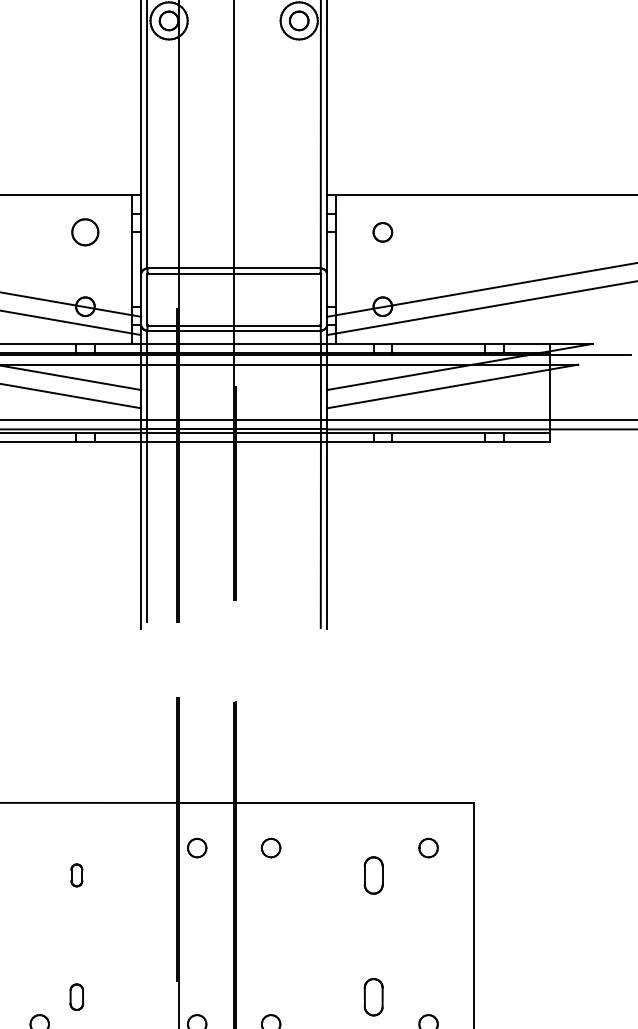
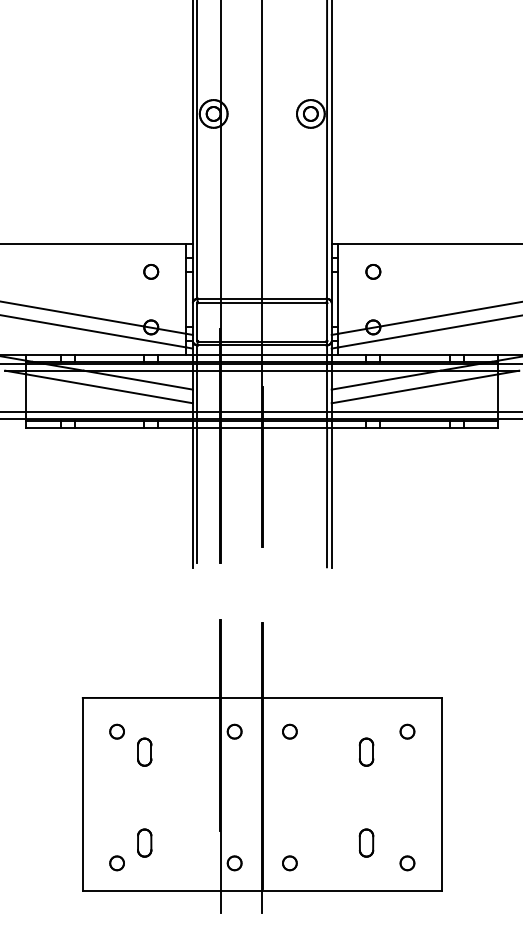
part: (85, 231) -> (151, 271), size x0.71
part: (38, 847) -> (116, 731), added
part: (76, 874) -> (144, 751), size x1.67
part: (76, 996) -> (144, 842), size x1.43

